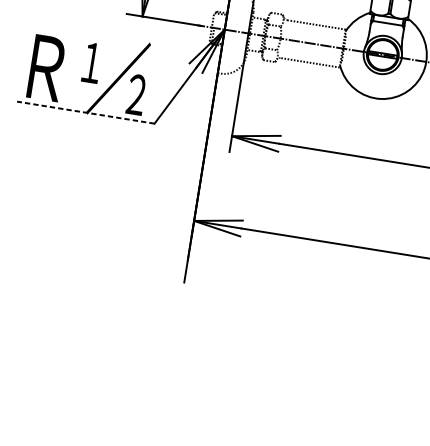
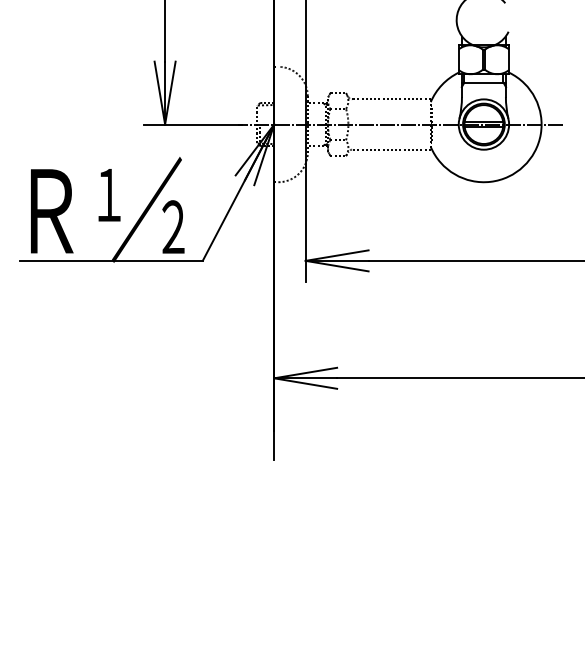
line: (85, 112) -> (111, 260), dashed -> solid

